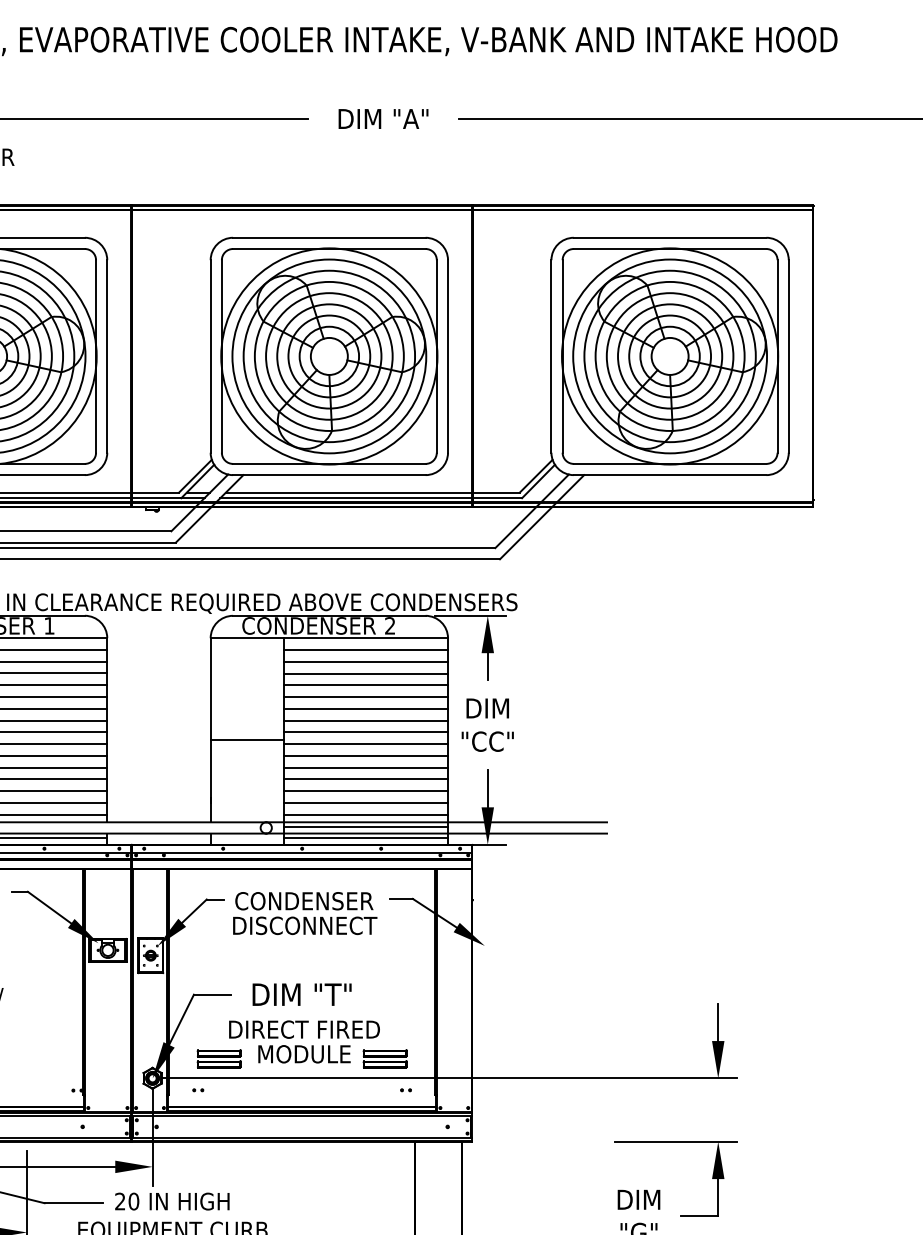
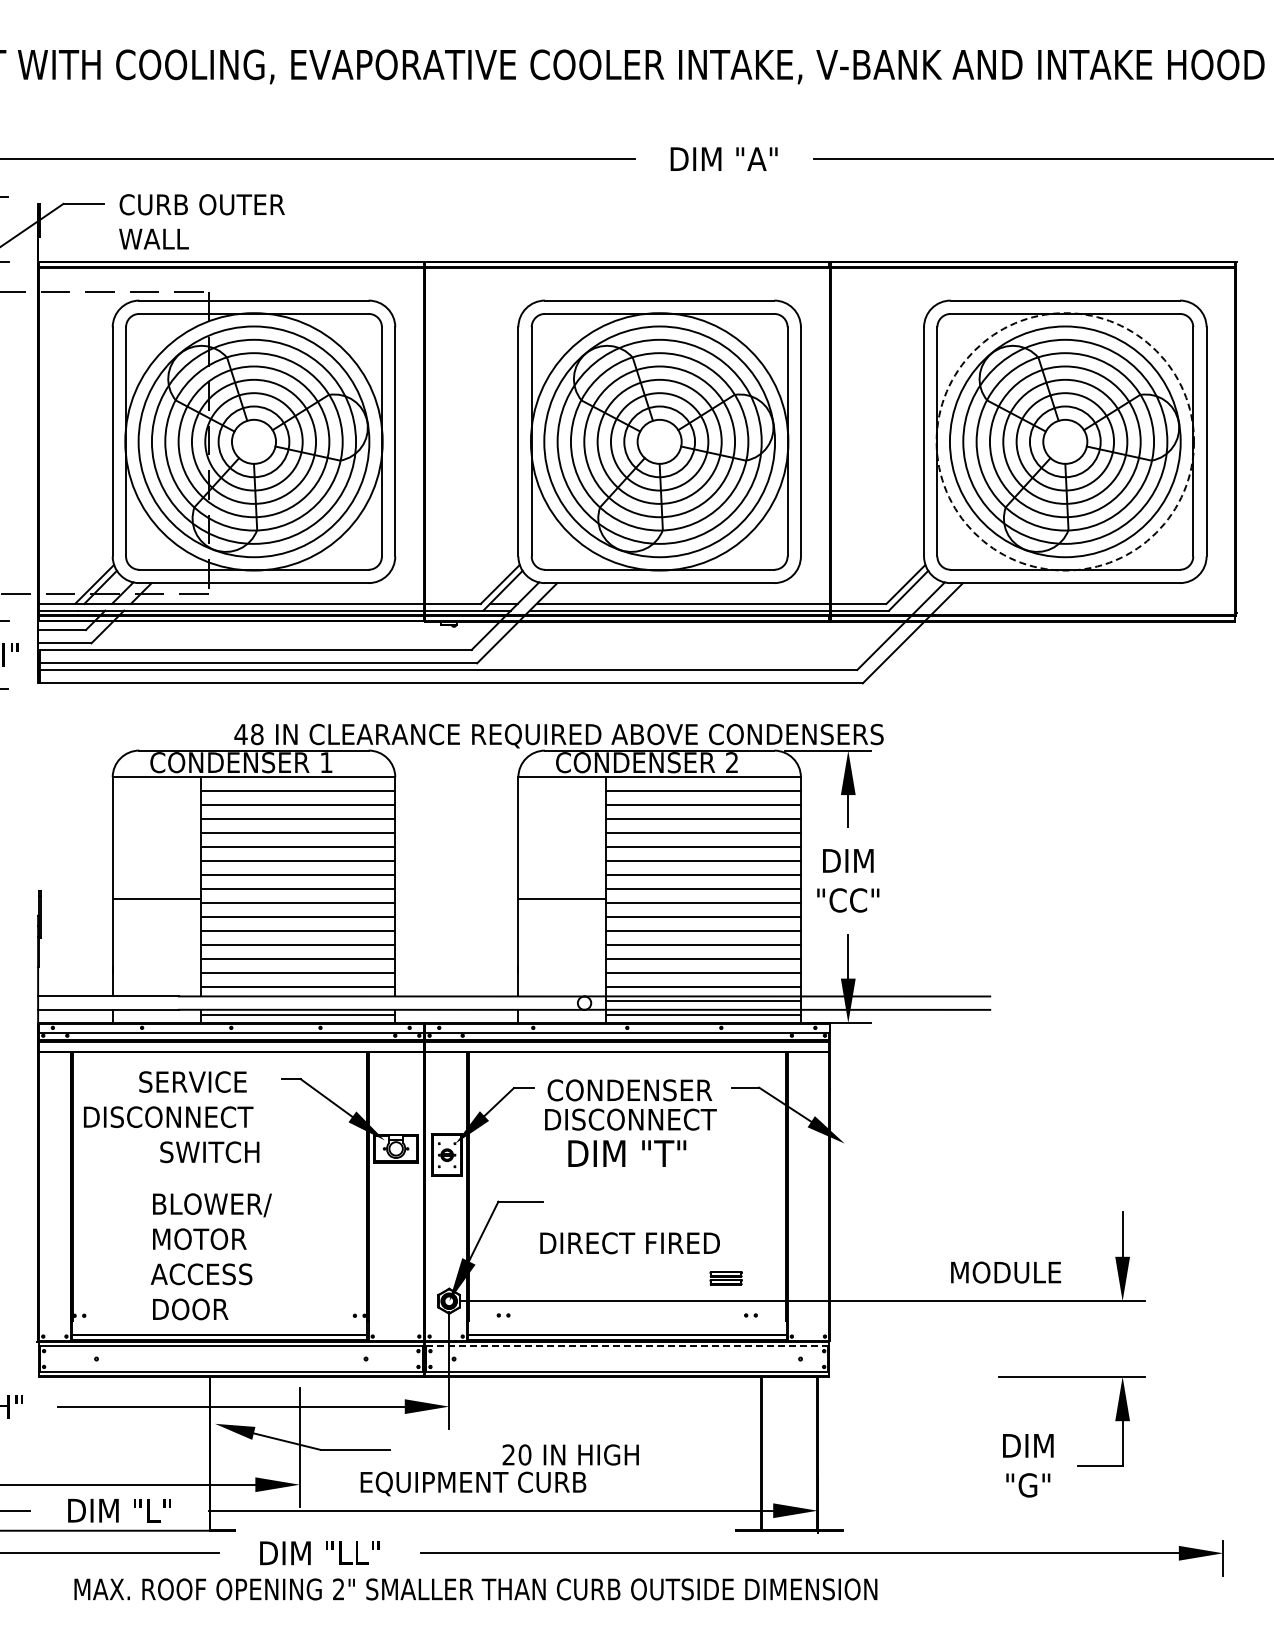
circle: (670, 356) -> (1065, 441), solid -> dashed
text: (302, 994) -> (627, 1153), moved
text: (304, 1054) -> (1006, 1272), moved
part: (219, 1059) -> (528, 1278), removed
part: (384, 1059) -> (725, 1278), size x0.6
line: (301, 1116) -> (626, 1346), solid -> dashed
text: (172, 1201) -> (570, 1454), moved

